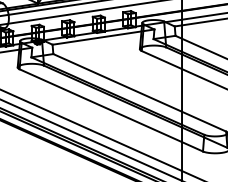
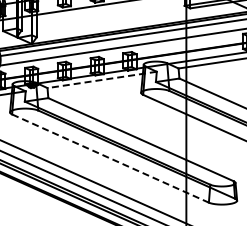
line: (102, 37) -> (101, 80), solid -> dashed
line: (111, 110) -> (110, 158), solid -> dashed

